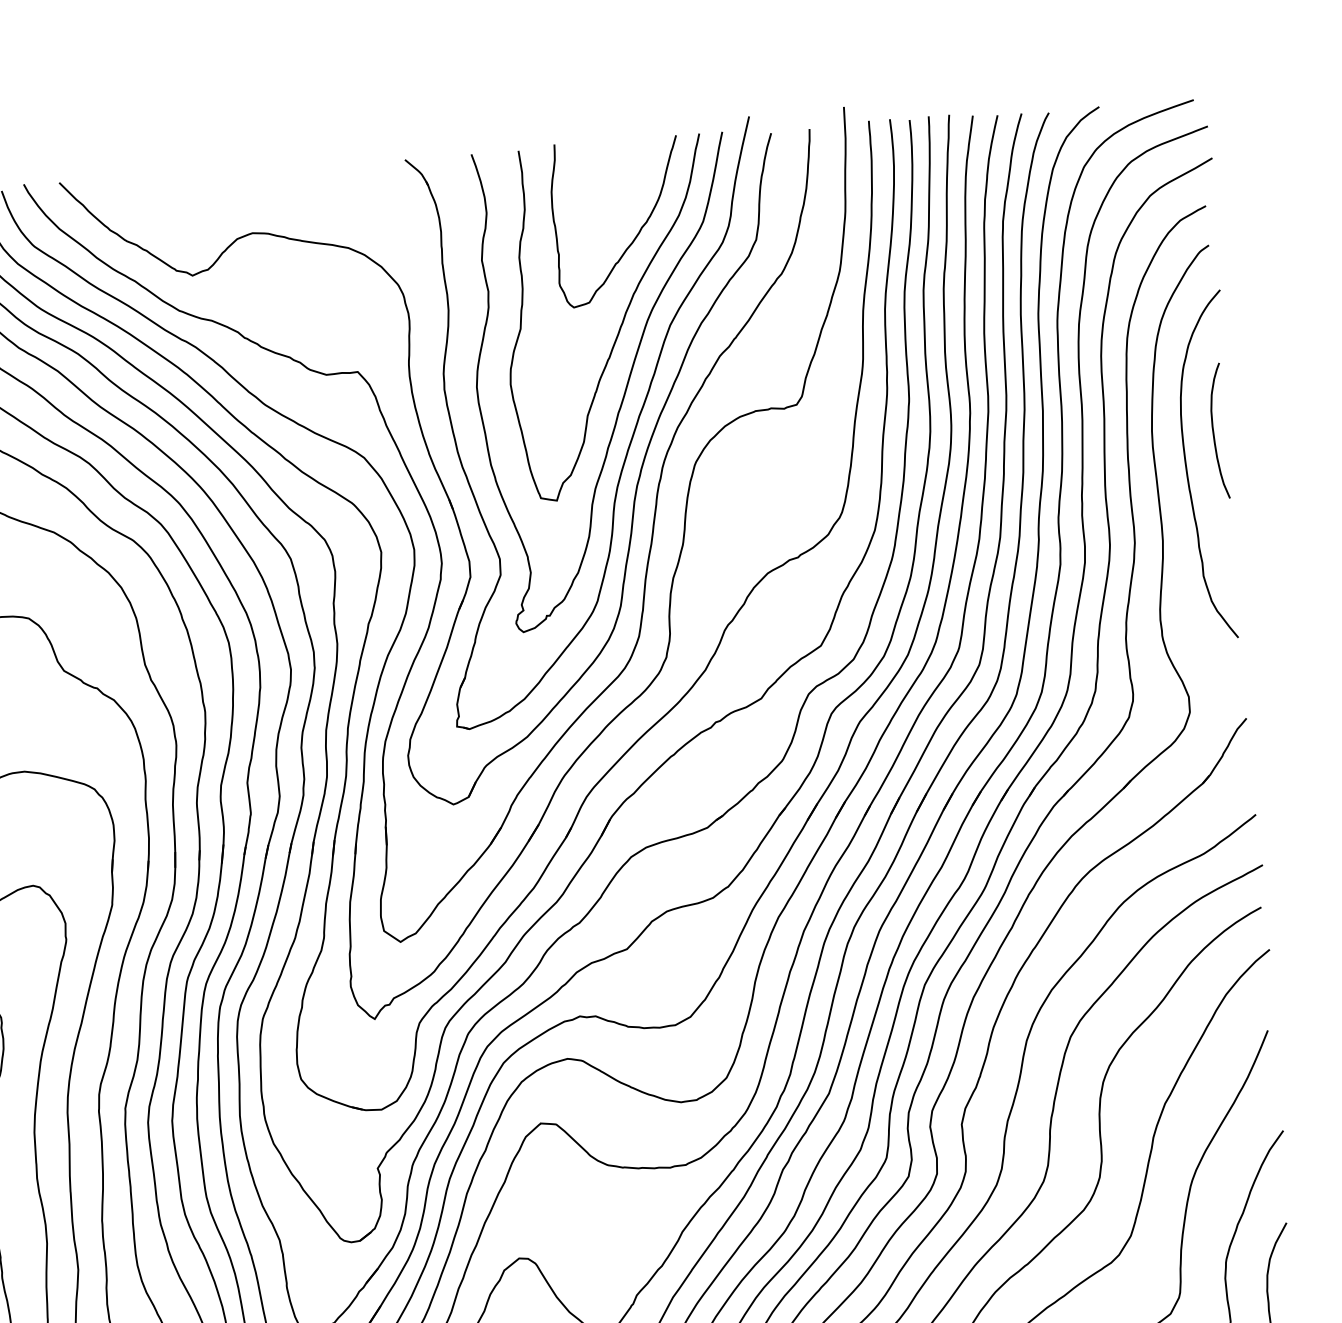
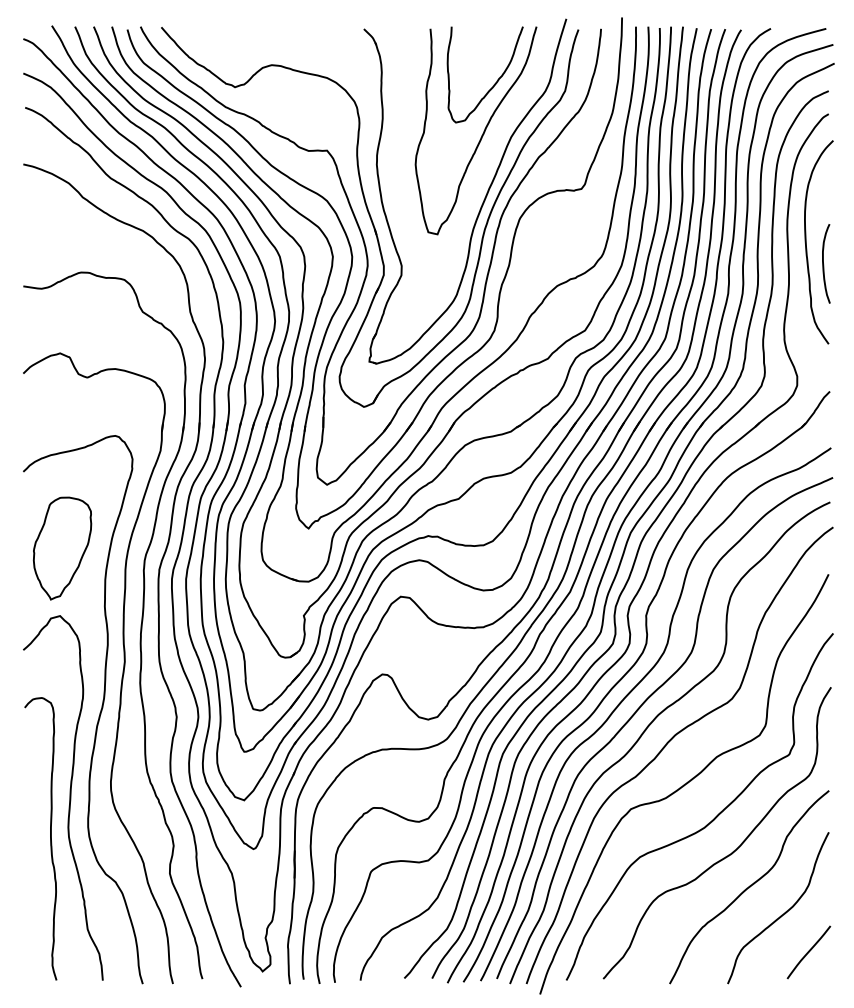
curve: (623, 389) -> (481, 172), removed
curve: (1215, 432) -> (824, 264), moved

